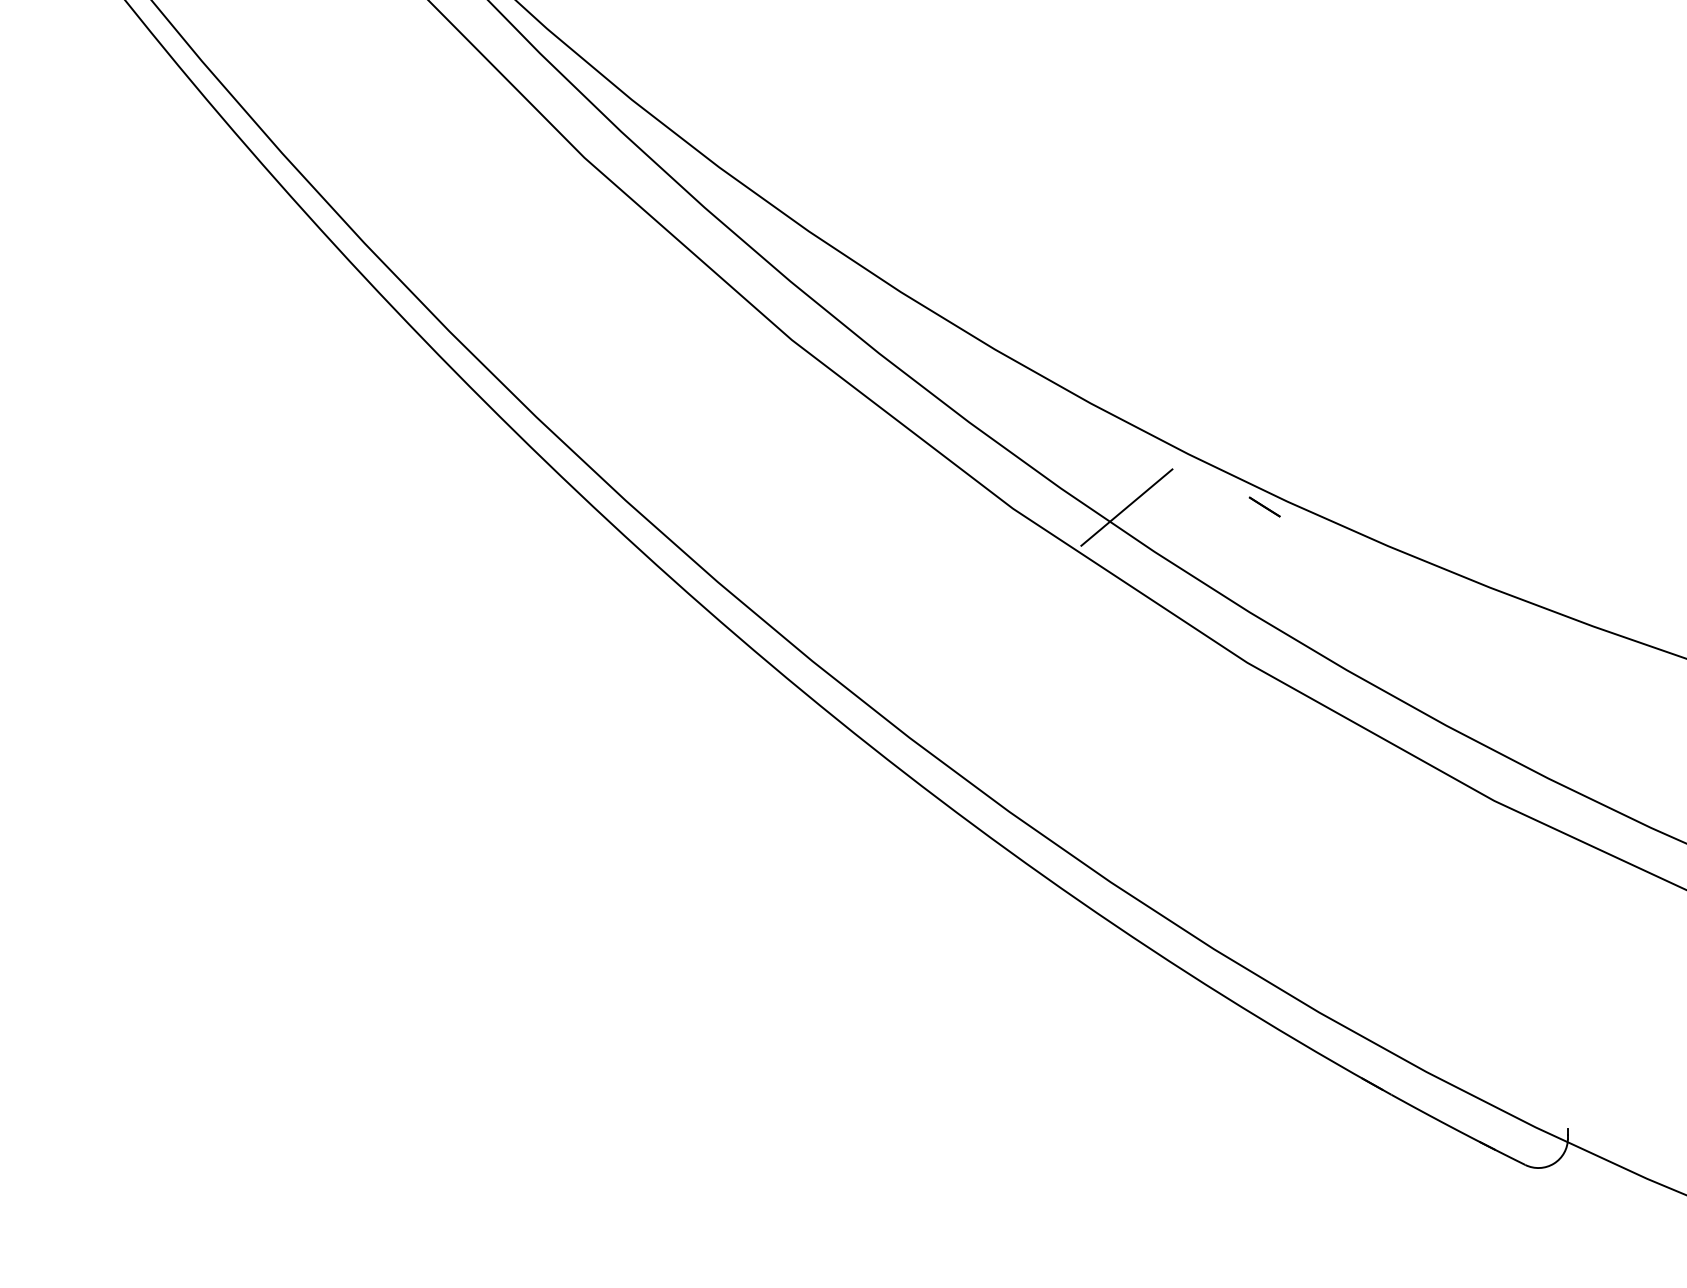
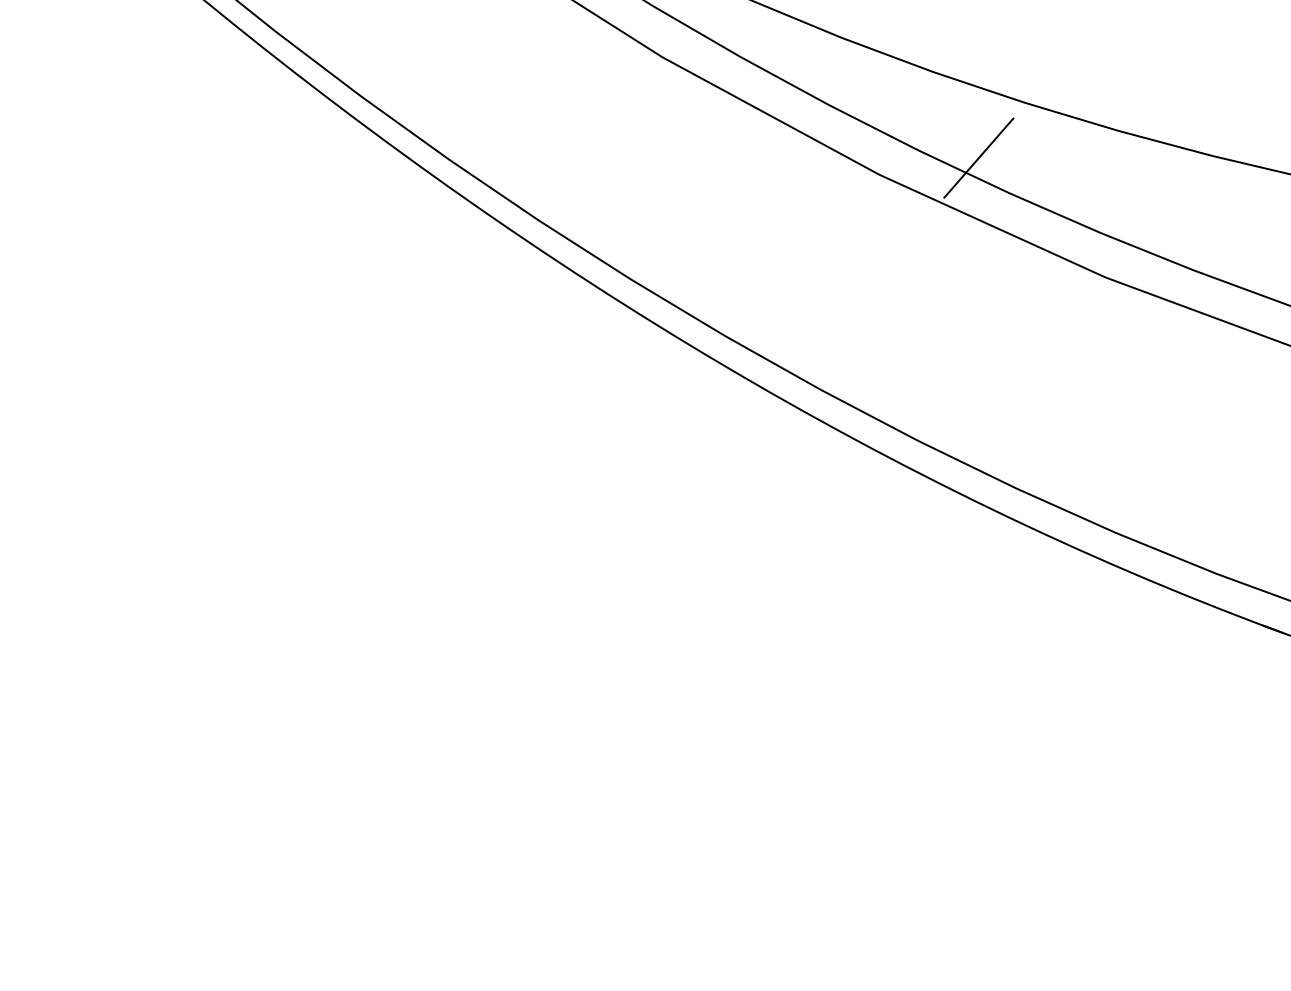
line: (1264, 506) -> (1099, 138), removed

